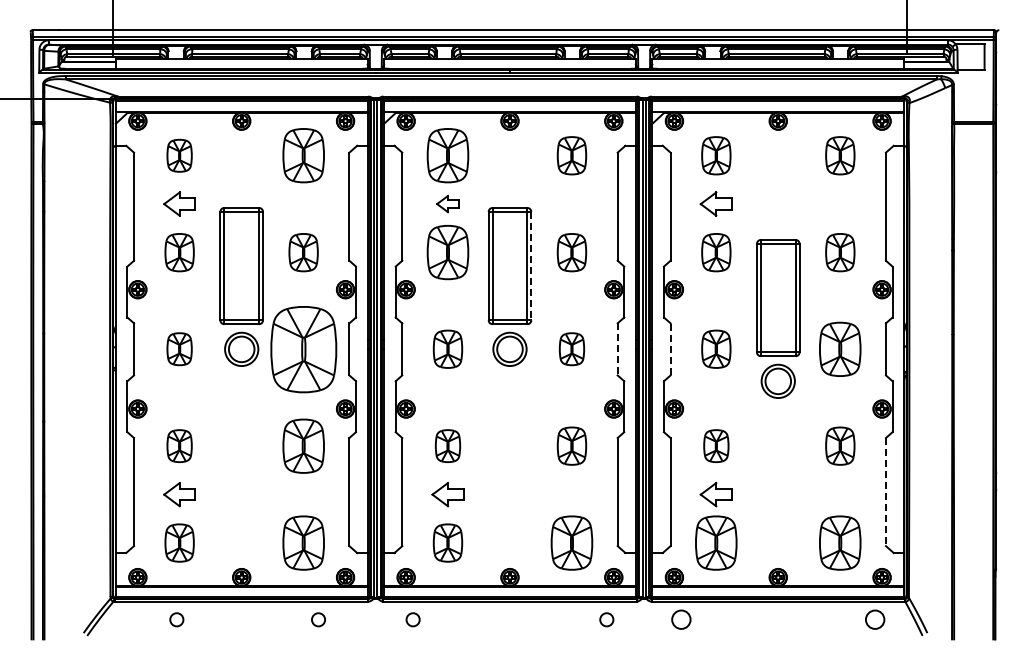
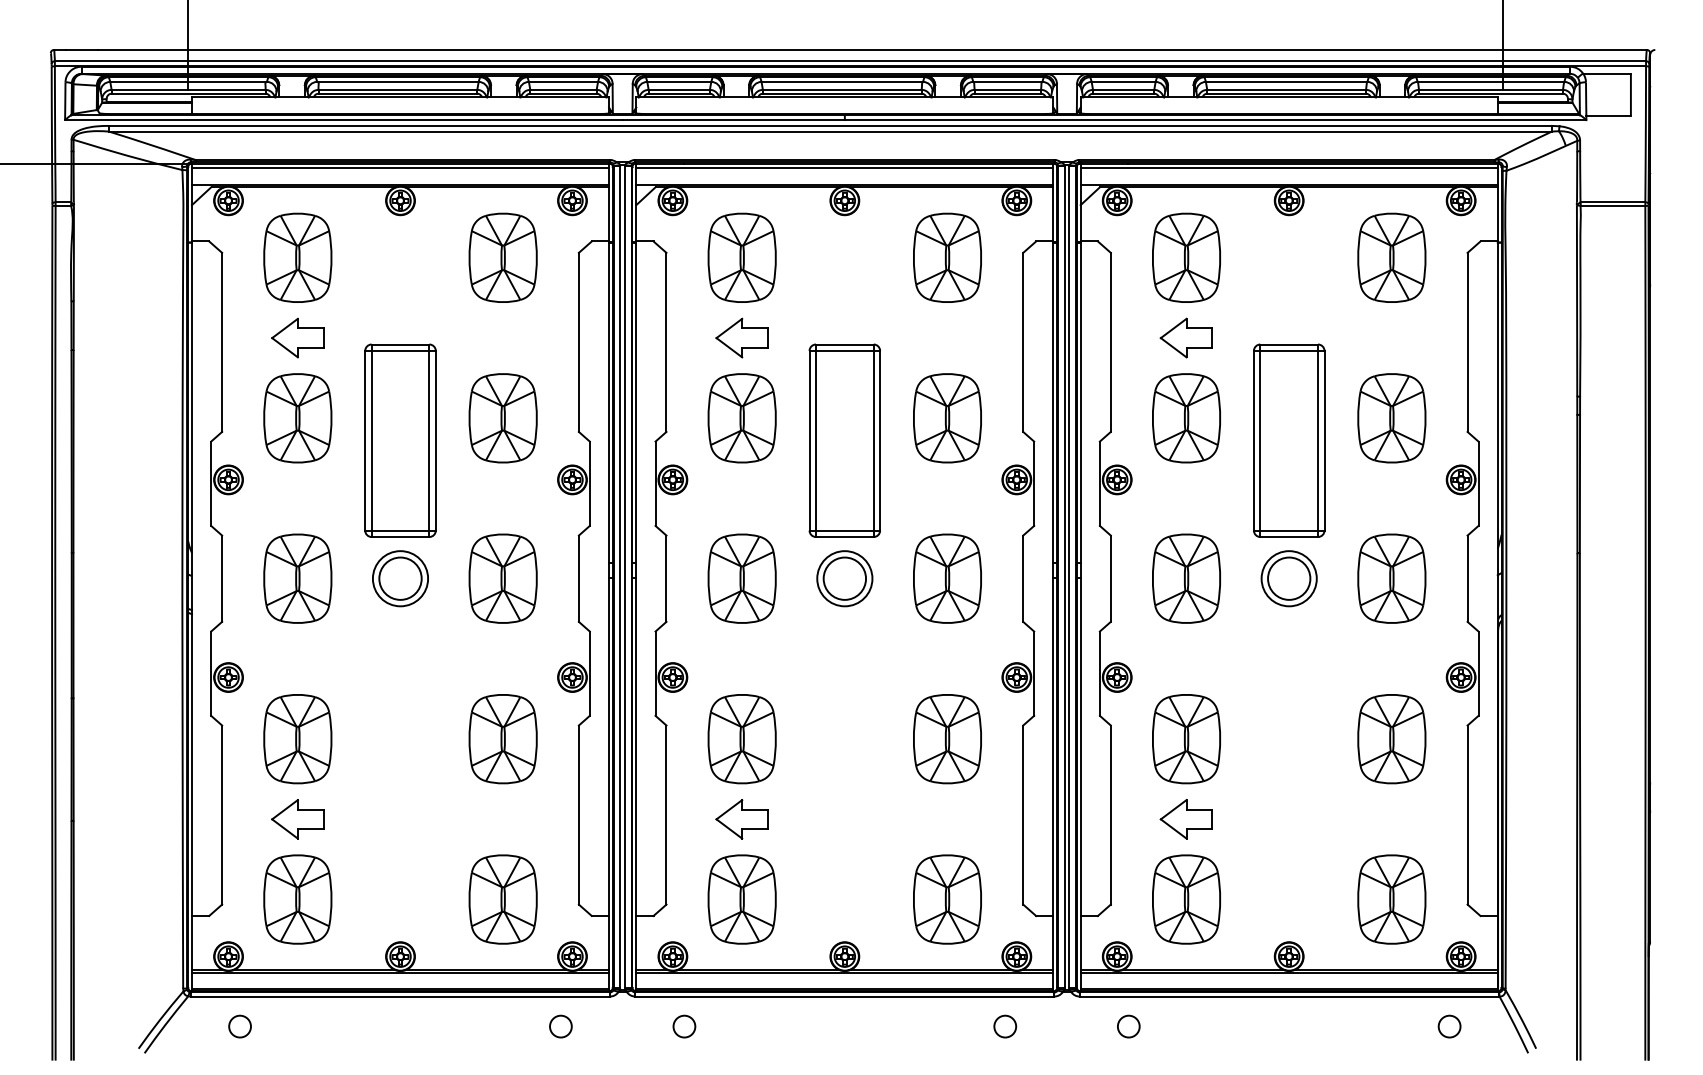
part: (179, 155) -> (297, 257), size x1.67
part: (571, 155) -> (946, 257), size x1.43
part: (716, 155) -> (1186, 257), size x1.43
part: (840, 155) -> (1392, 257), size x1.43
part: (447, 203) -> (741, 337), size x1.43
part: (179, 252) -> (297, 418), size x1.43
part: (303, 252) -> (502, 418), size x1.43
part: (571, 252) -> (946, 418), size x1.43
part: (716, 252) -> (1186, 418), size x1.43
part: (840, 252) -> (1392, 418), size x1.43
line: (531, 266) -> (880, 441), dashed -> solid
part: (778, 318) -> (1289, 474), moved
part: (179, 348) -> (297, 577), size x1.67
part: (303, 348) -> (502, 577), size x0.62
part: (447, 348) -> (741, 577), size x1.43
part: (571, 348) -> (946, 577), size x1.67
line: (670, 348) -> (1110, 577), dashed -> solid
part: (716, 348) -> (1186, 577), size x1.43
line: (617, 349) -> (1022, 578), dashed -> solid
part: (179, 445) -> (297, 737), size x1.67
part: (447, 445) -> (741, 737), size x1.67
part: (571, 445) -> (946, 737), size x1.43
part: (716, 445) -> (1186, 737), size x1.67
part: (840, 445) -> (1392, 737), size x1.43
line: (885, 492) -> (1466, 815), dashed -> solid
part: (179, 542) -> (297, 898), size x1.43
part: (447, 542) -> (741, 898), size x1.43
circle: (176, 619) -> (239, 1026), moved
circle: (318, 619) -> (560, 1026), moved
circle: (681, 619) -> (1128, 1026), size x0.71
circle: (874, 619) -> (1448, 1026), size x0.71

